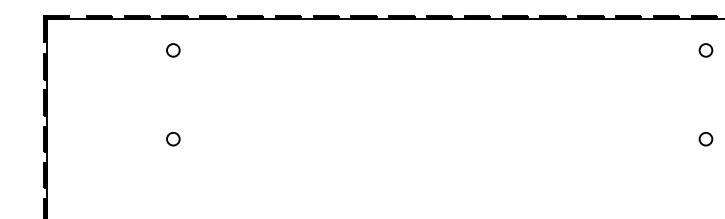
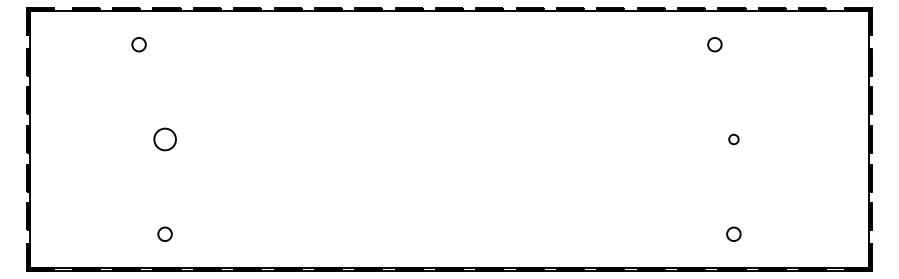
circle: (172, 50) -> (138, 44), moved
circle: (705, 50) -> (714, 44), moved
circle: (172, 139) -> (164, 139), size x1.6
circle: (705, 139) -> (733, 139), size x0.7

